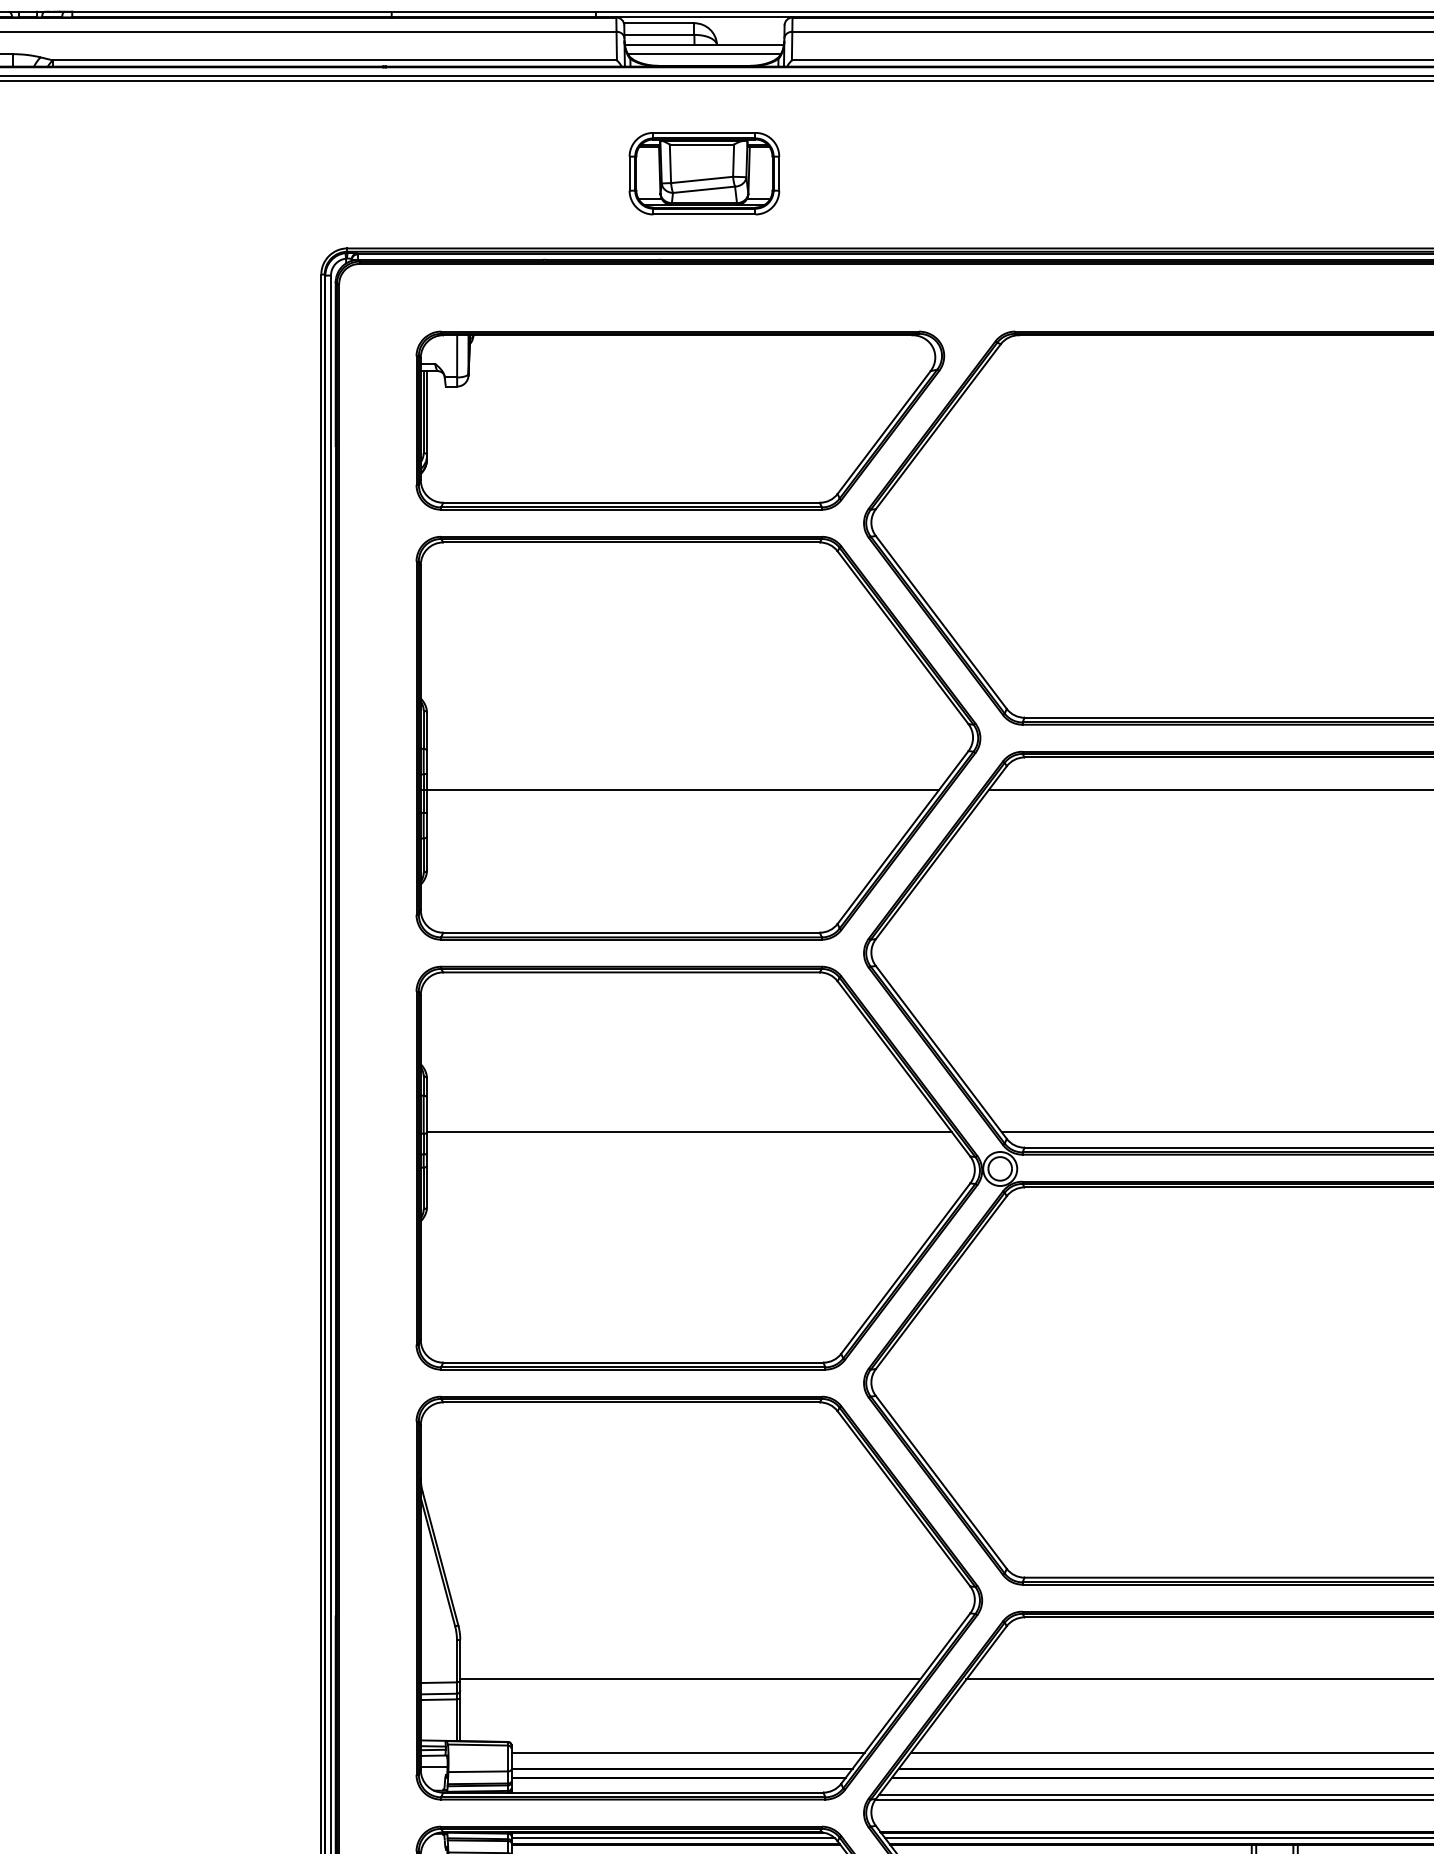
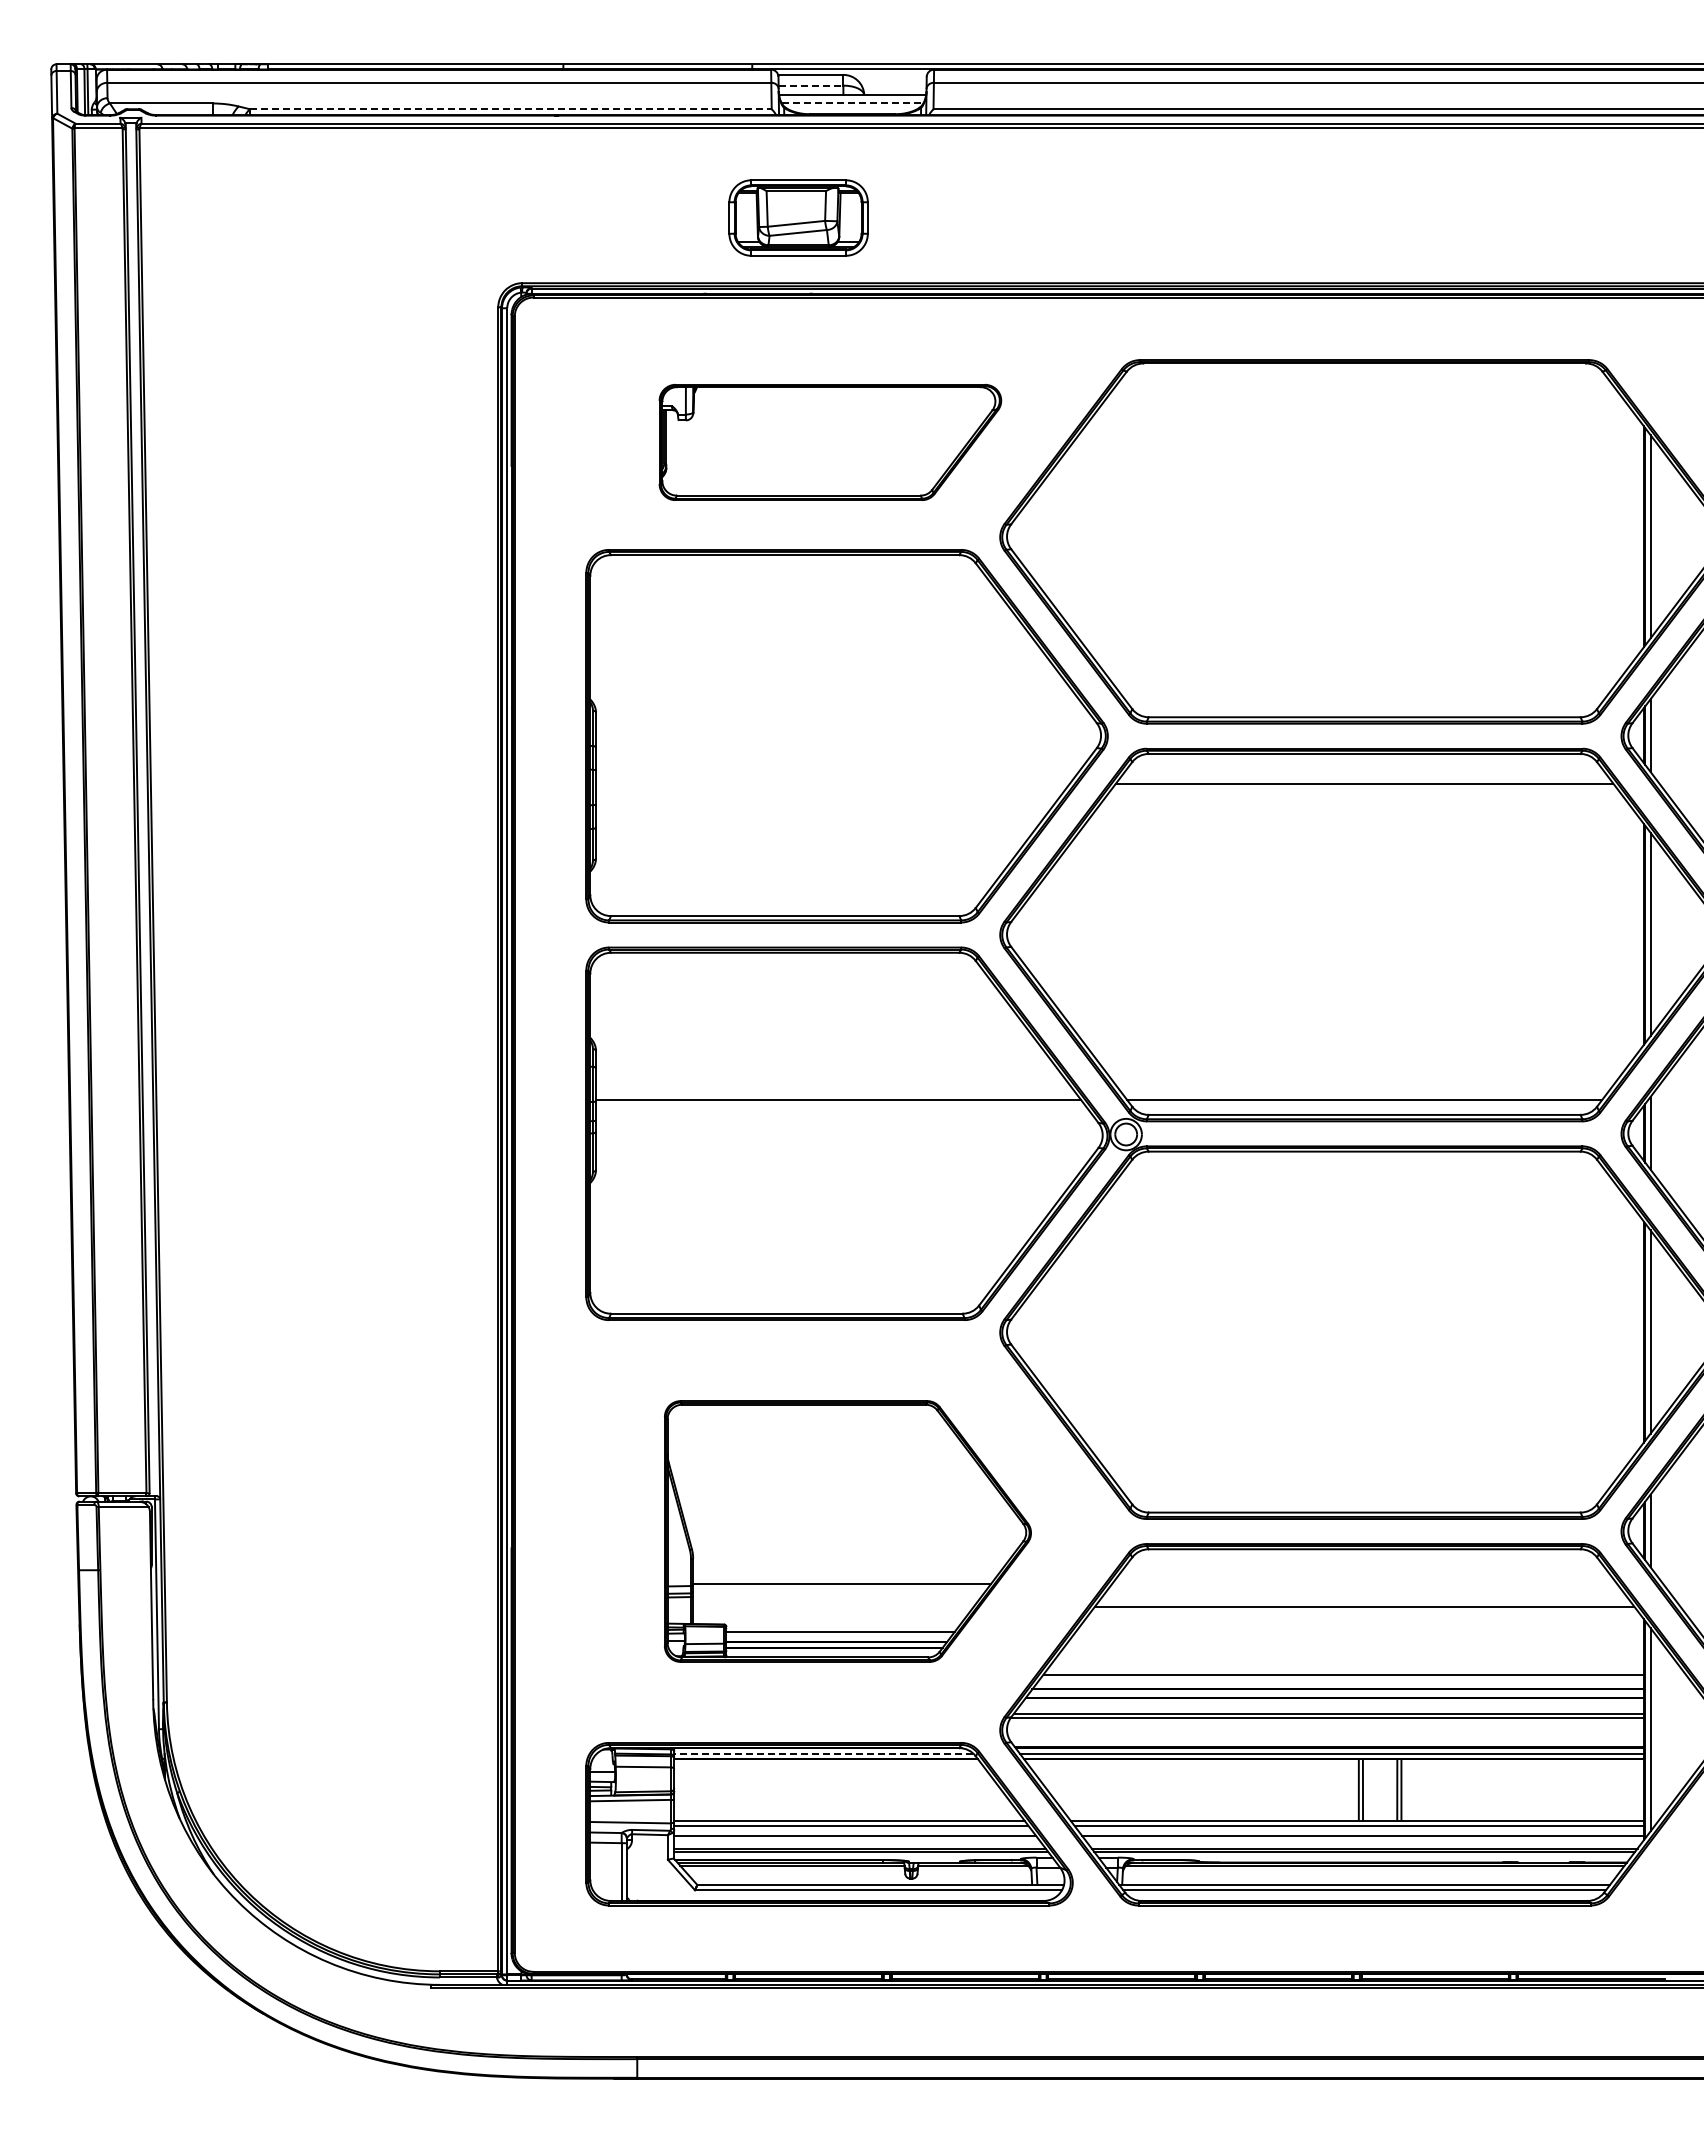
line: (659, 34) -> (811, 85), solid -> dashed
line: (704, 54) -> (852, 103), solid -> dashed
line: (334, 60) -> (510, 109), solid -> dashed
part: (704, 173) -> (798, 217), moved
part: (680, 420) -> (830, 442), size x0.7
line: (679, 789) -> (829, 783), removed
part: (698, 1598) -> (847, 1531), size x0.7
line: (672, 1838) -> (823, 1753), solid -> dashed

